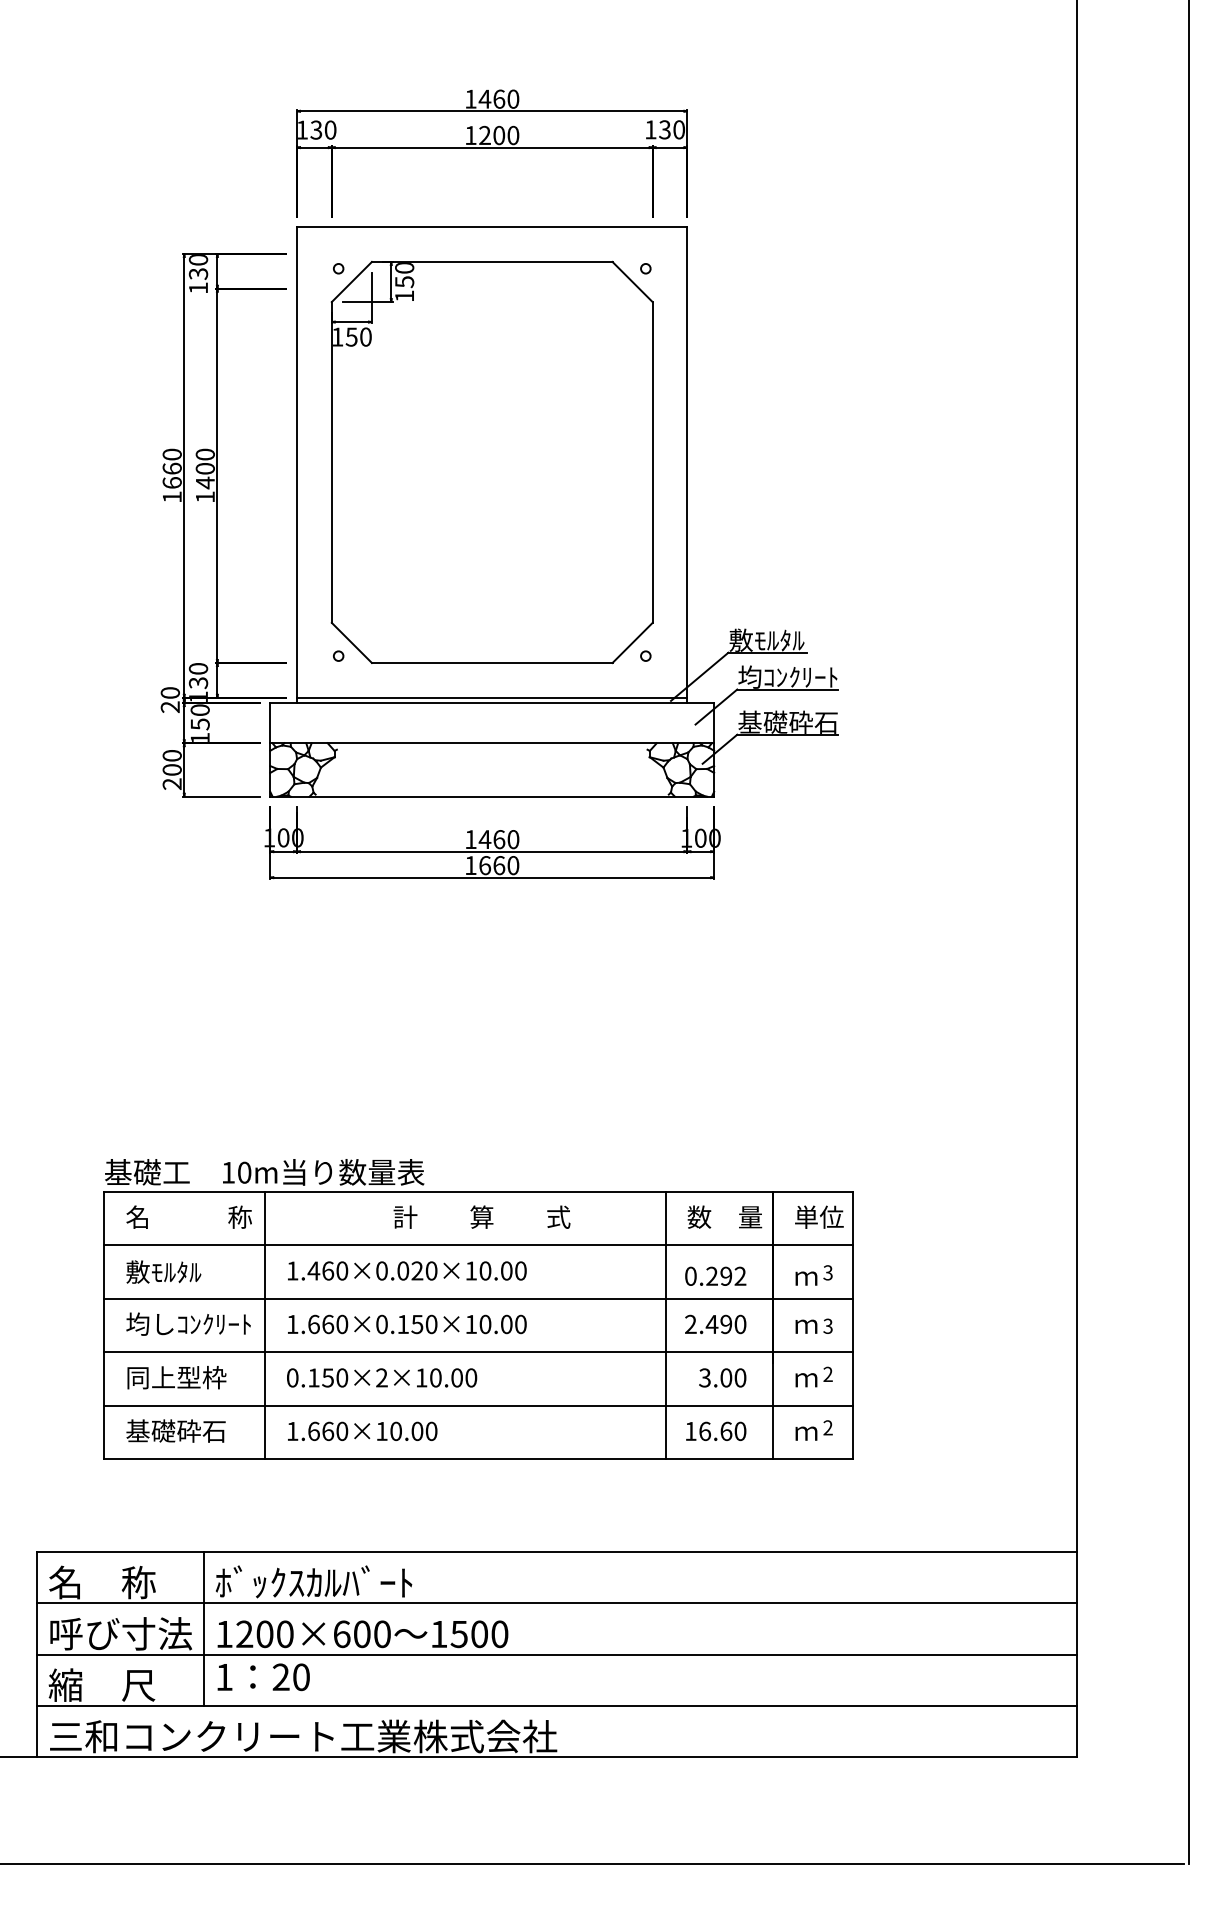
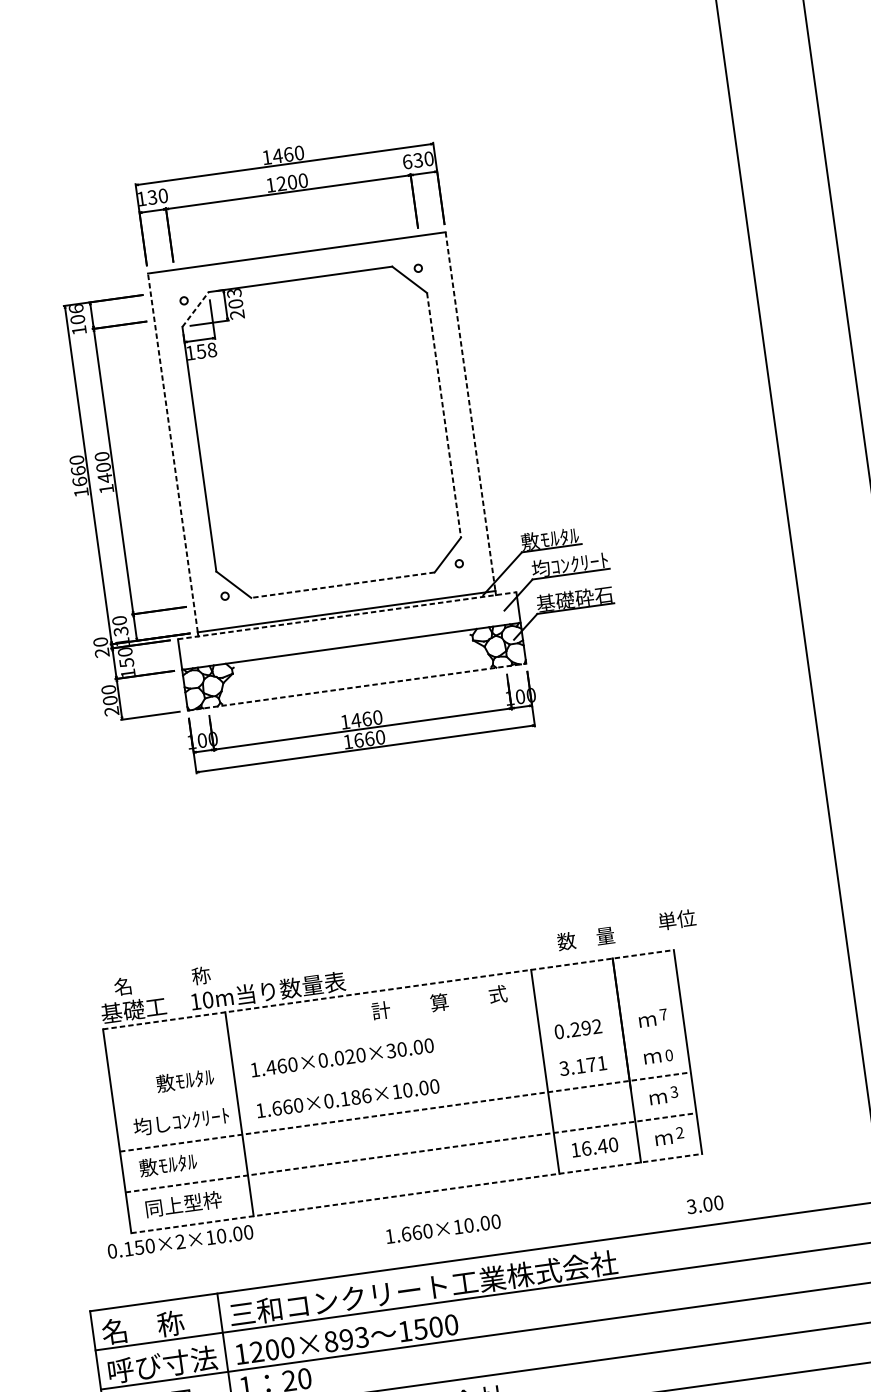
text: (650, 129) -> (407, 161), 130 -> 630
text: (198, 267) -> (77, 314), 130 -> 106
line: (352, 281) -> (196, 309), solid -> dashed
text: (404, 282) -> (235, 304), 150 -> 203
text: (365, 337) -> (211, 350), 150 -> 158
line: (297, 461) -> (173, 452), solid -> dashed
line: (652, 462) -> (443, 415), solid -> dashed
line: (687, 462) -> (470, 411), solid -> dashed
line: (491, 663) -> (342, 585), solid -> dashed
line: (492, 703) -> (347, 616), solid -> dashed
line: (492, 796) -> (357, 686), solid -> dashed
line: (479, 1191) -> (389, 989), solid -> dashed
text: (188, 1216) -> (161, 980), moved
text: (481, 1216) -> (439, 1002), moved
text: (724, 1216) -> (585, 938), moved
text: (819, 1216) -> (677, 919), moved
line: (478, 1245) -> (394, 1030), removed
text: (470, 1270) -> (390, 1050), 1.460×0.020×10.00 -> 1.460×0.020×30.00
text: (163, 1271) -> (184, 1080), moved
text: (827, 1272) -> (663, 1014), 3 -> 7
line: (478, 1298) -> (399, 1071), removed
text: (424, 1323) -> (361, 1095), 1.660×0.150×10.00 -> 1.660×0.186×10.00
text: (715, 1324) -> (583, 1065), 2.490 -> 3.171
text: (827, 1325) -> (668, 1054), 3 -> 0
line: (479, 1352) -> (406, 1112), solid -> dashed
text: (827, 1374) -> (673, 1092), 2 -> 3
text: (176, 1377) -> (177, 1163), 同上型枠 -> 敷ﾓﾙﾀﾙ
text: (382, 1377) -> (180, 1241), moved
text: (722, 1377) -> (704, 1204), moved
line: (479, 1405) -> (411, 1152), solid -> dashed
text: (176, 1430) -> (183, 1203), 基礎砕石 -> 同上型枠
text: (362, 1430) -> (443, 1228), moved
text: (725, 1431) -> (602, 1146), 16.60 -> 16.40
line: (479, 1459) -> (417, 1193), solid -> dashed
text: (469, 1582) -> (422, 1288), ﾎﾞｯｸｽｶﾙﾊﾞｰﾄ -> 三和コンクリート工業株式会社
text: (361, 1634) -> (346, 1339), 1200×600 -> 1200×893

